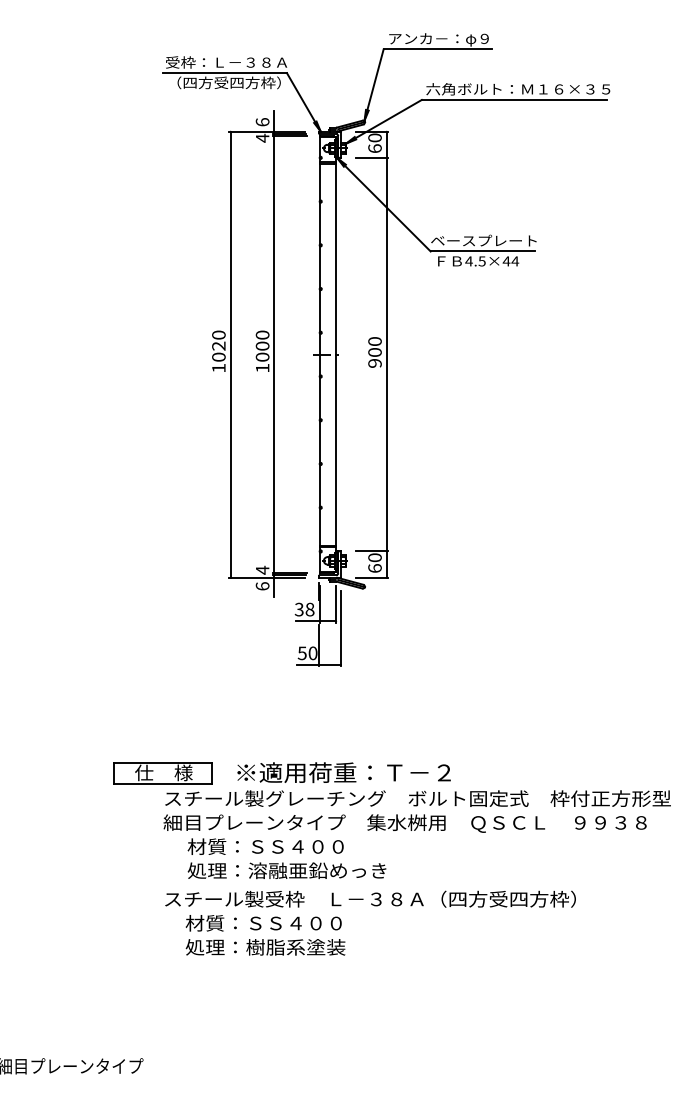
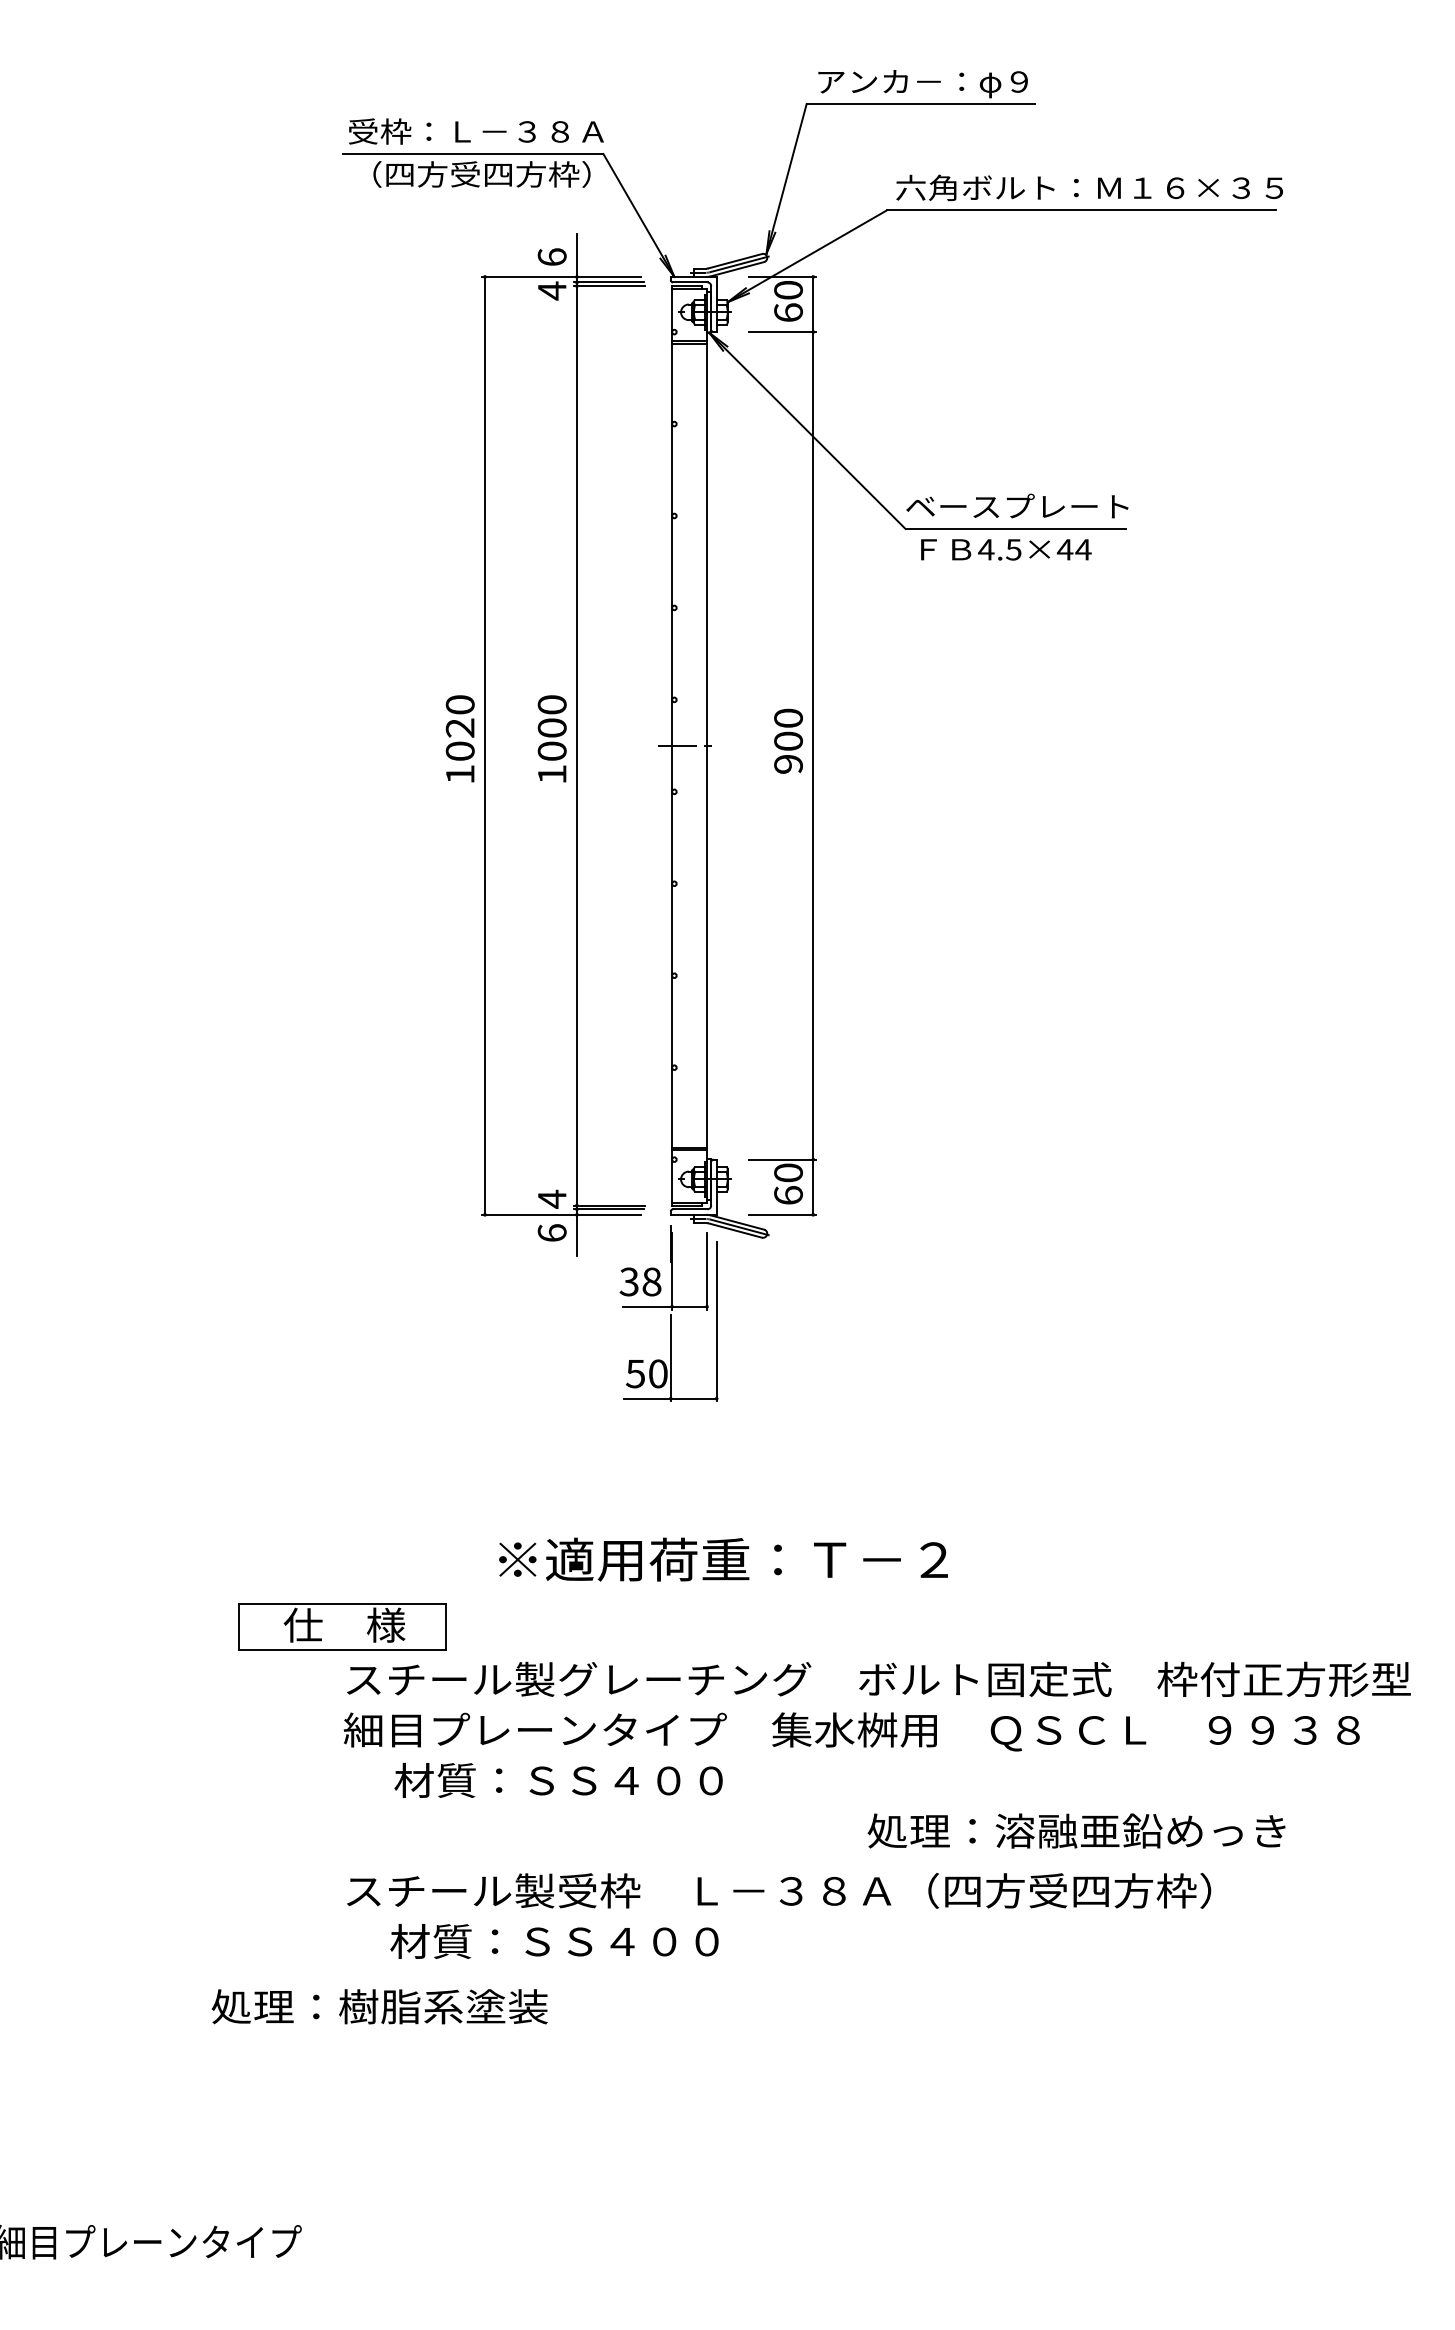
text: (343, 772) -> (722, 1559), moved
text: (286, 870) -> (1075, 1830), moved
text: (265, 947) -> (379, 2007), moved

